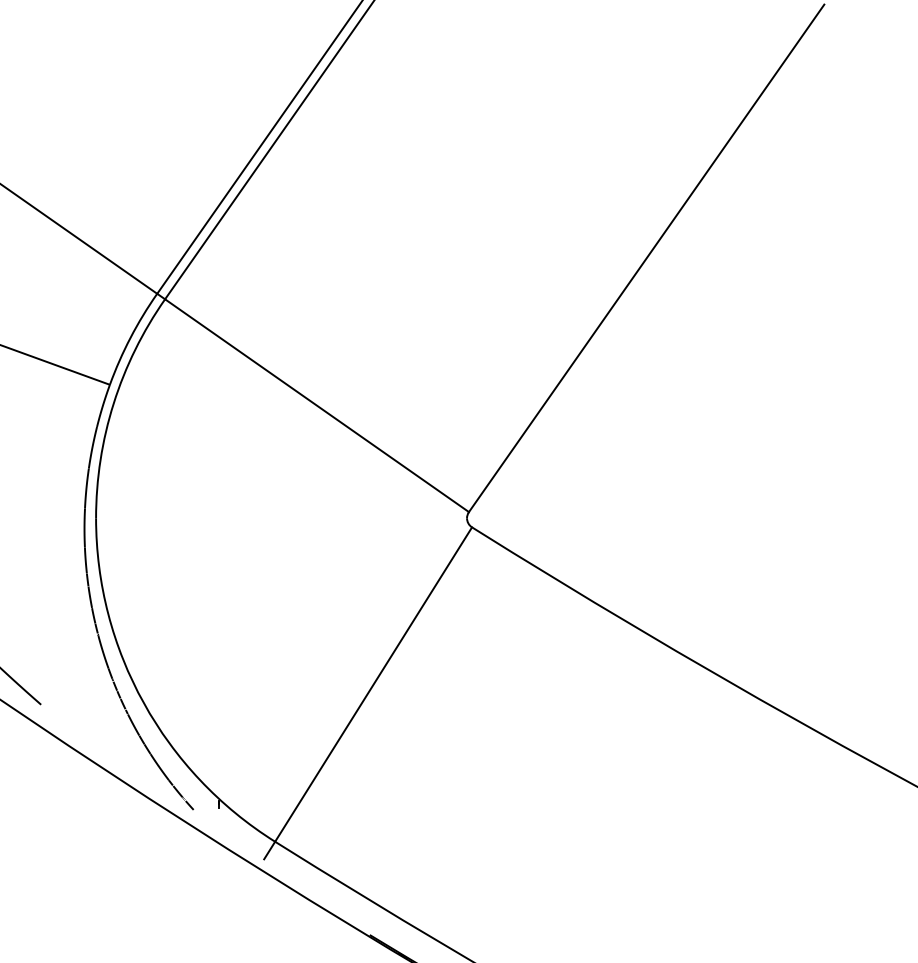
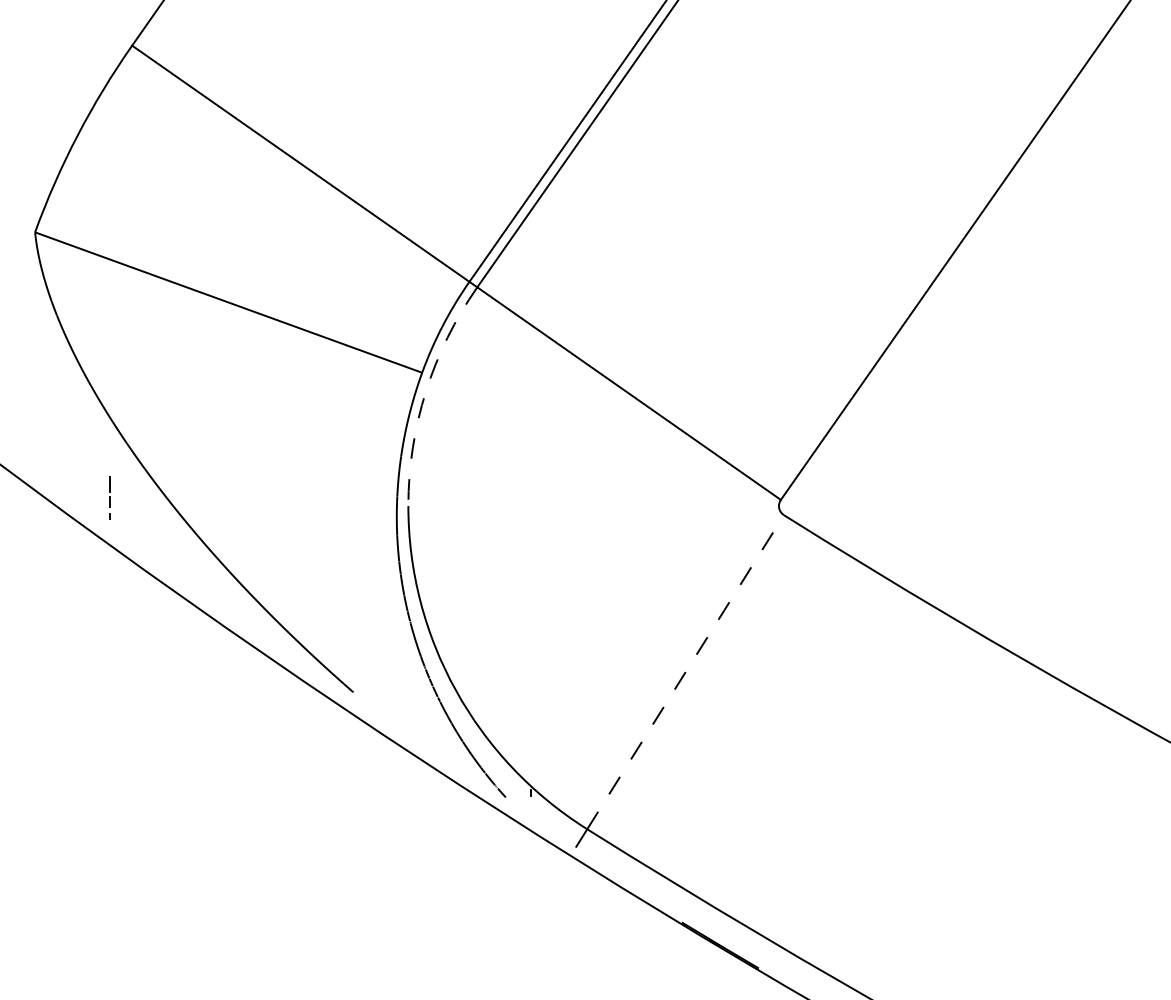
arc: (114, 403) -> (426, 391), solid -> dashed
line: (373, 683) -> (685, 671), solid -> dashed

